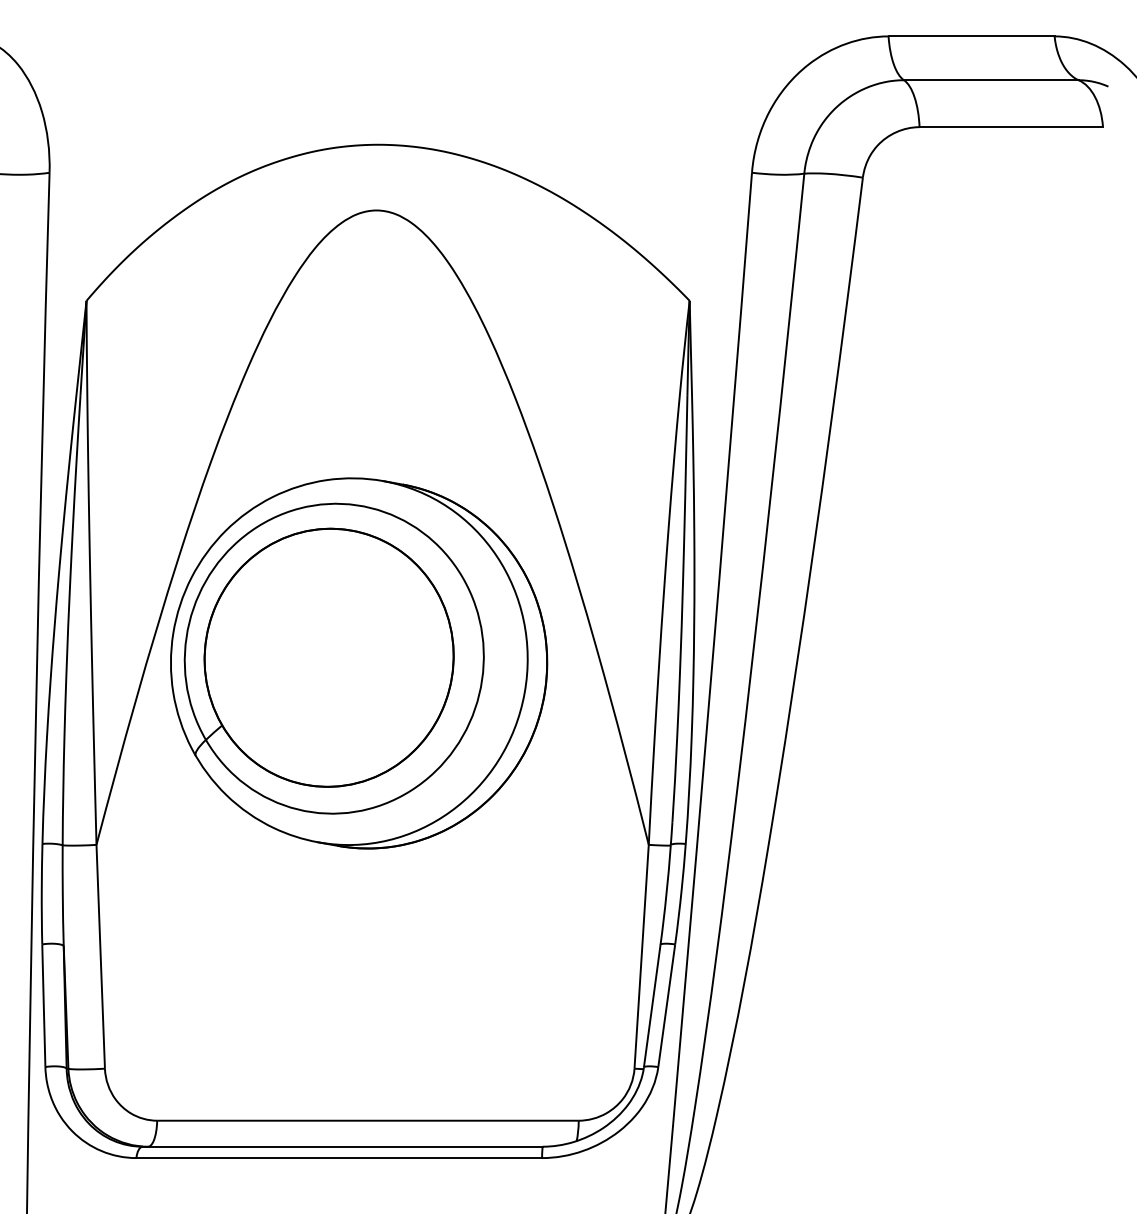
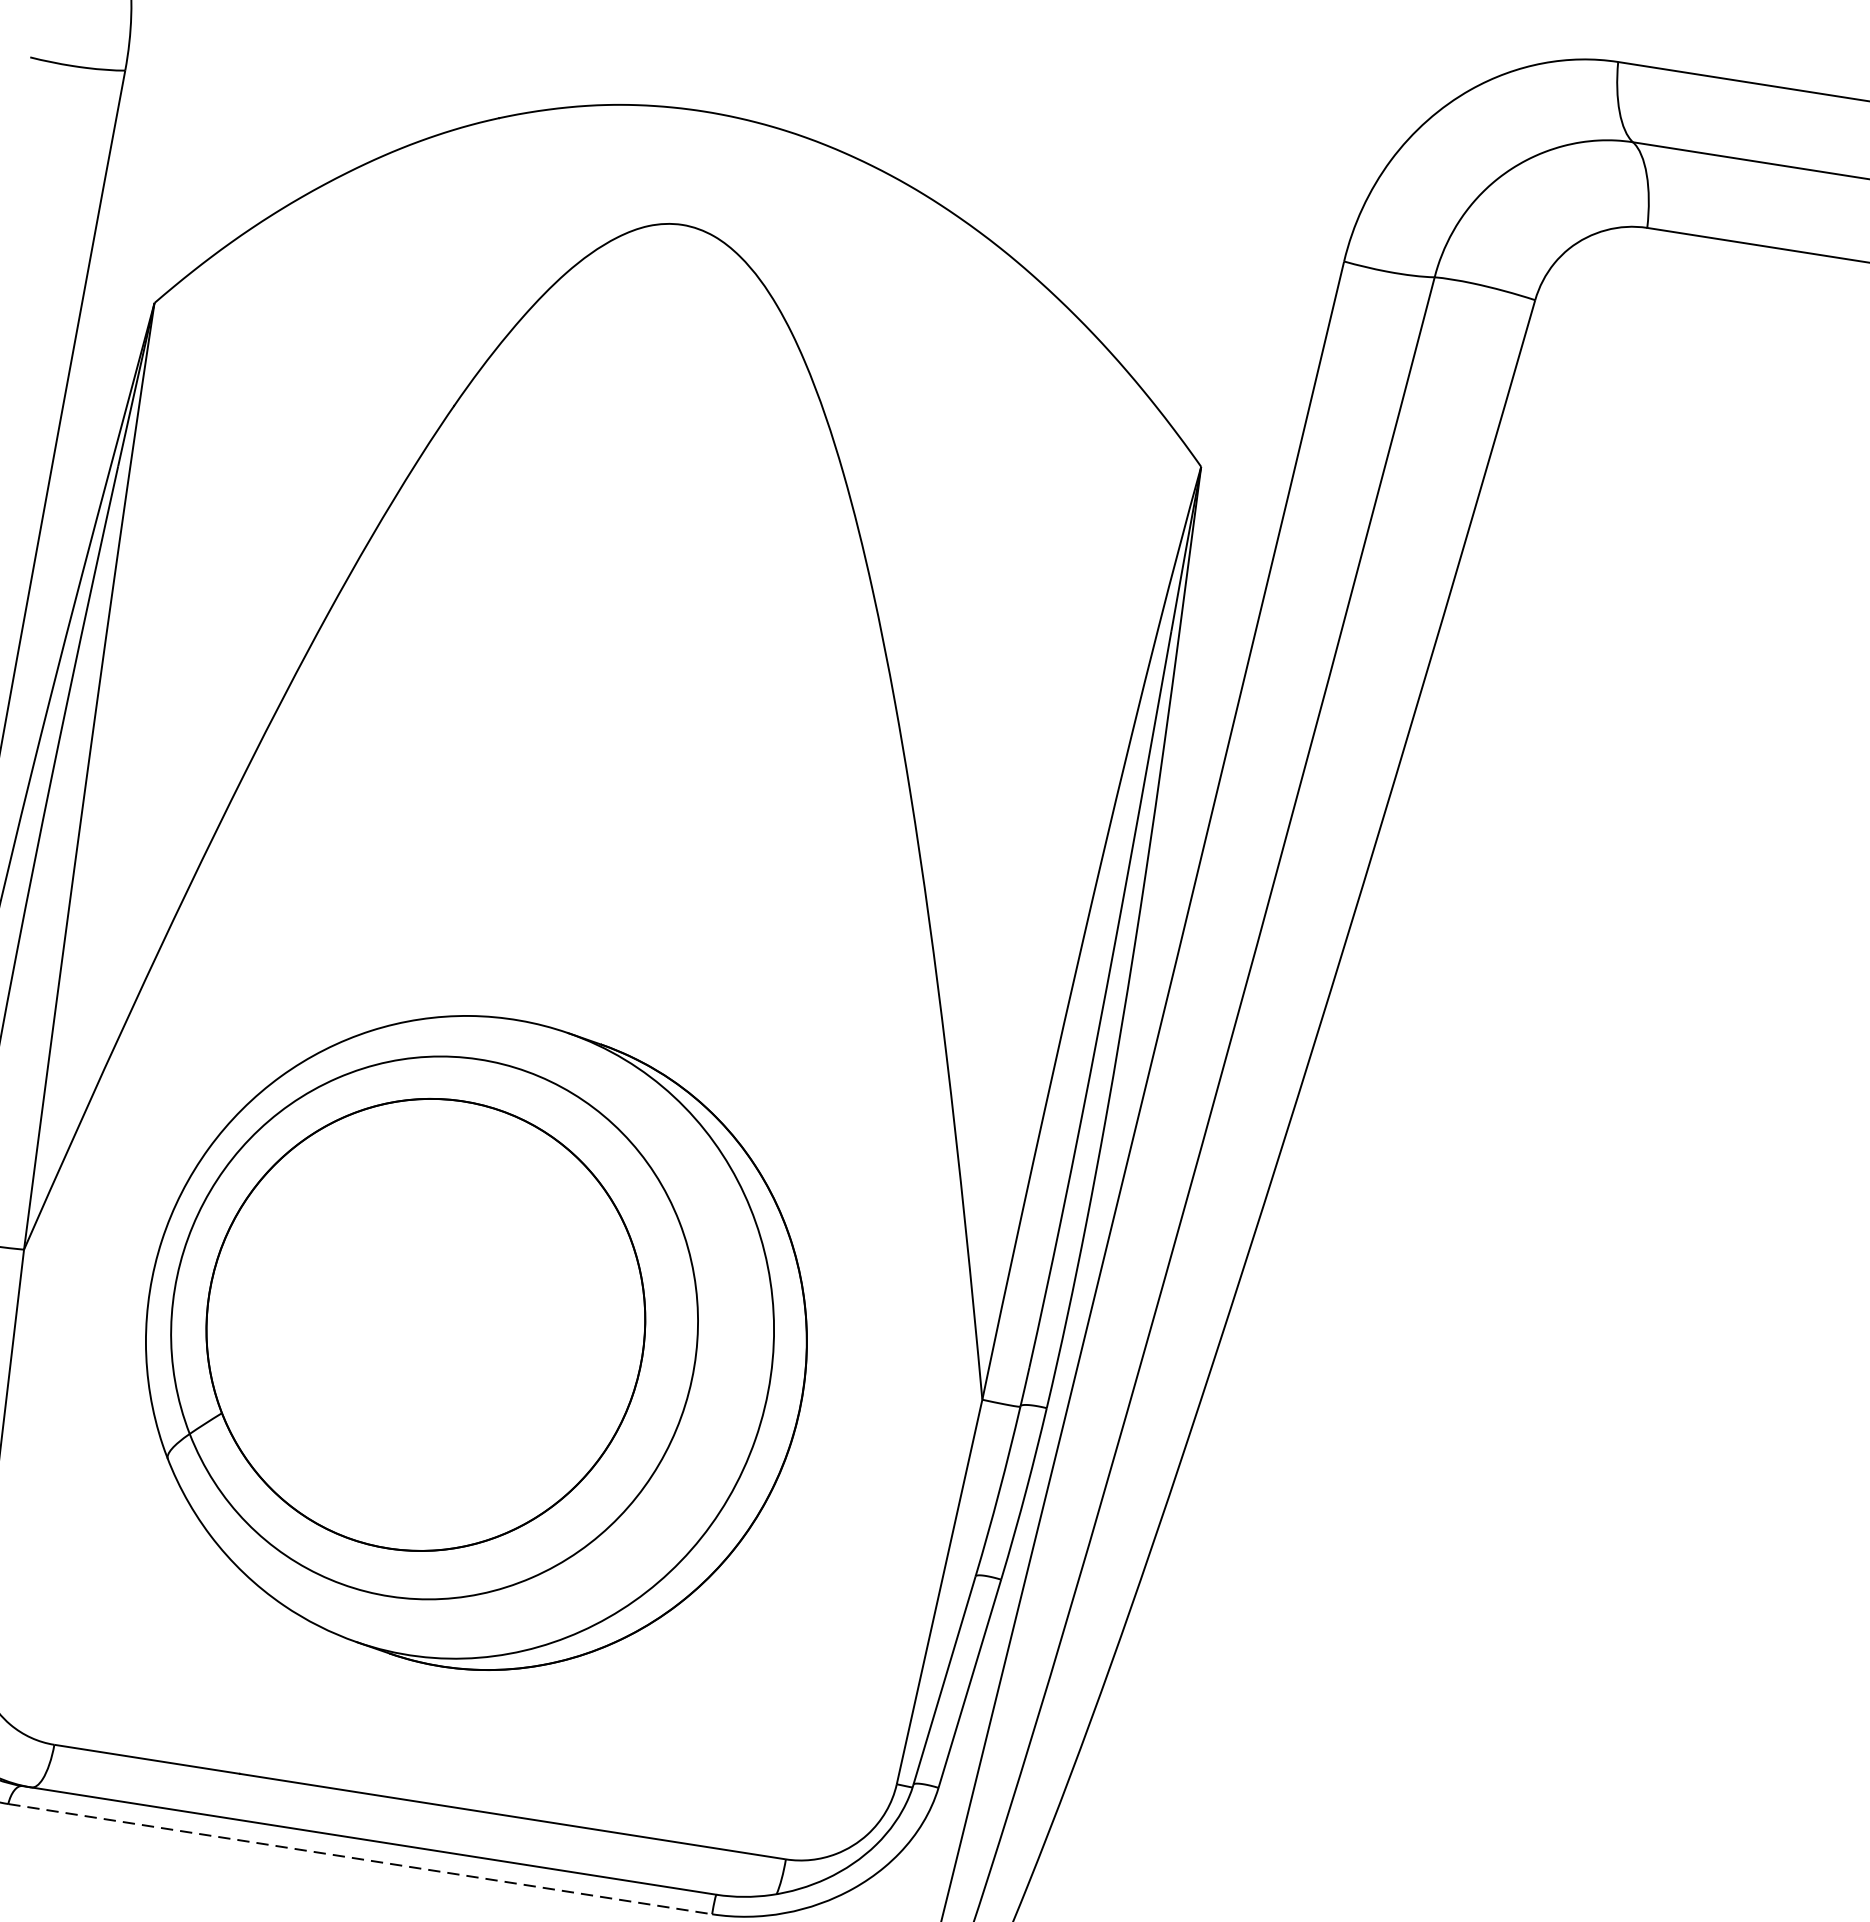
part: (359, 663) -> (476, 1343), moved
line: (339, 1158) -> (360, 1859), solid -> dashed

